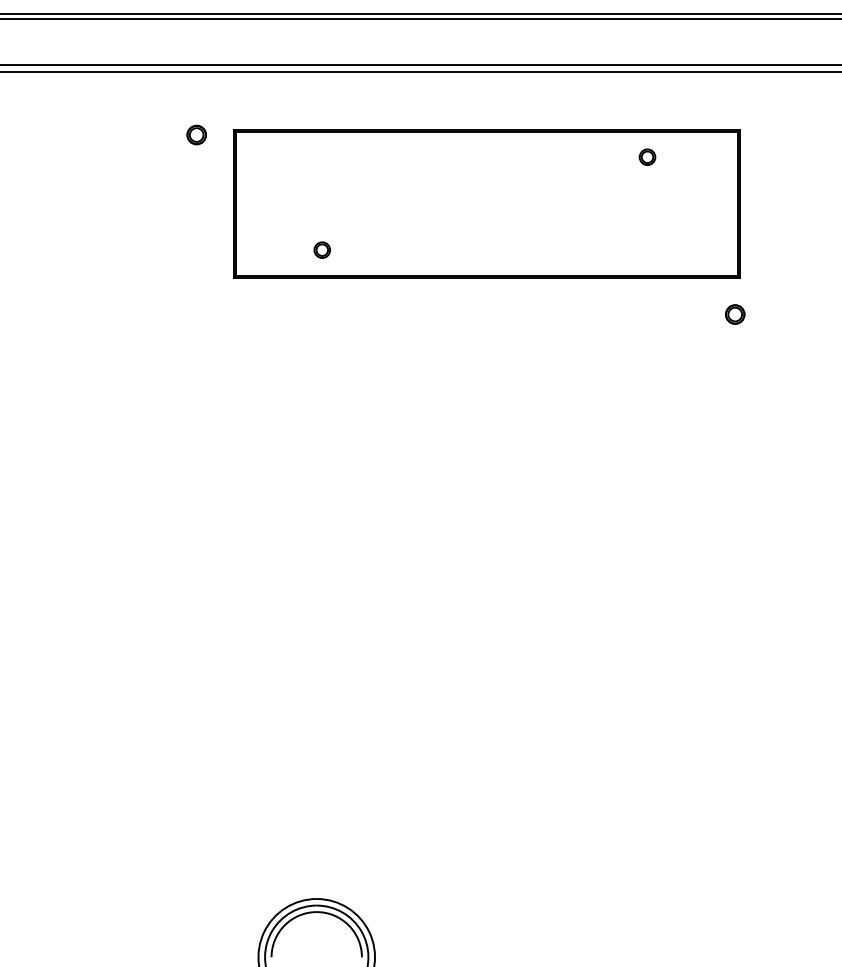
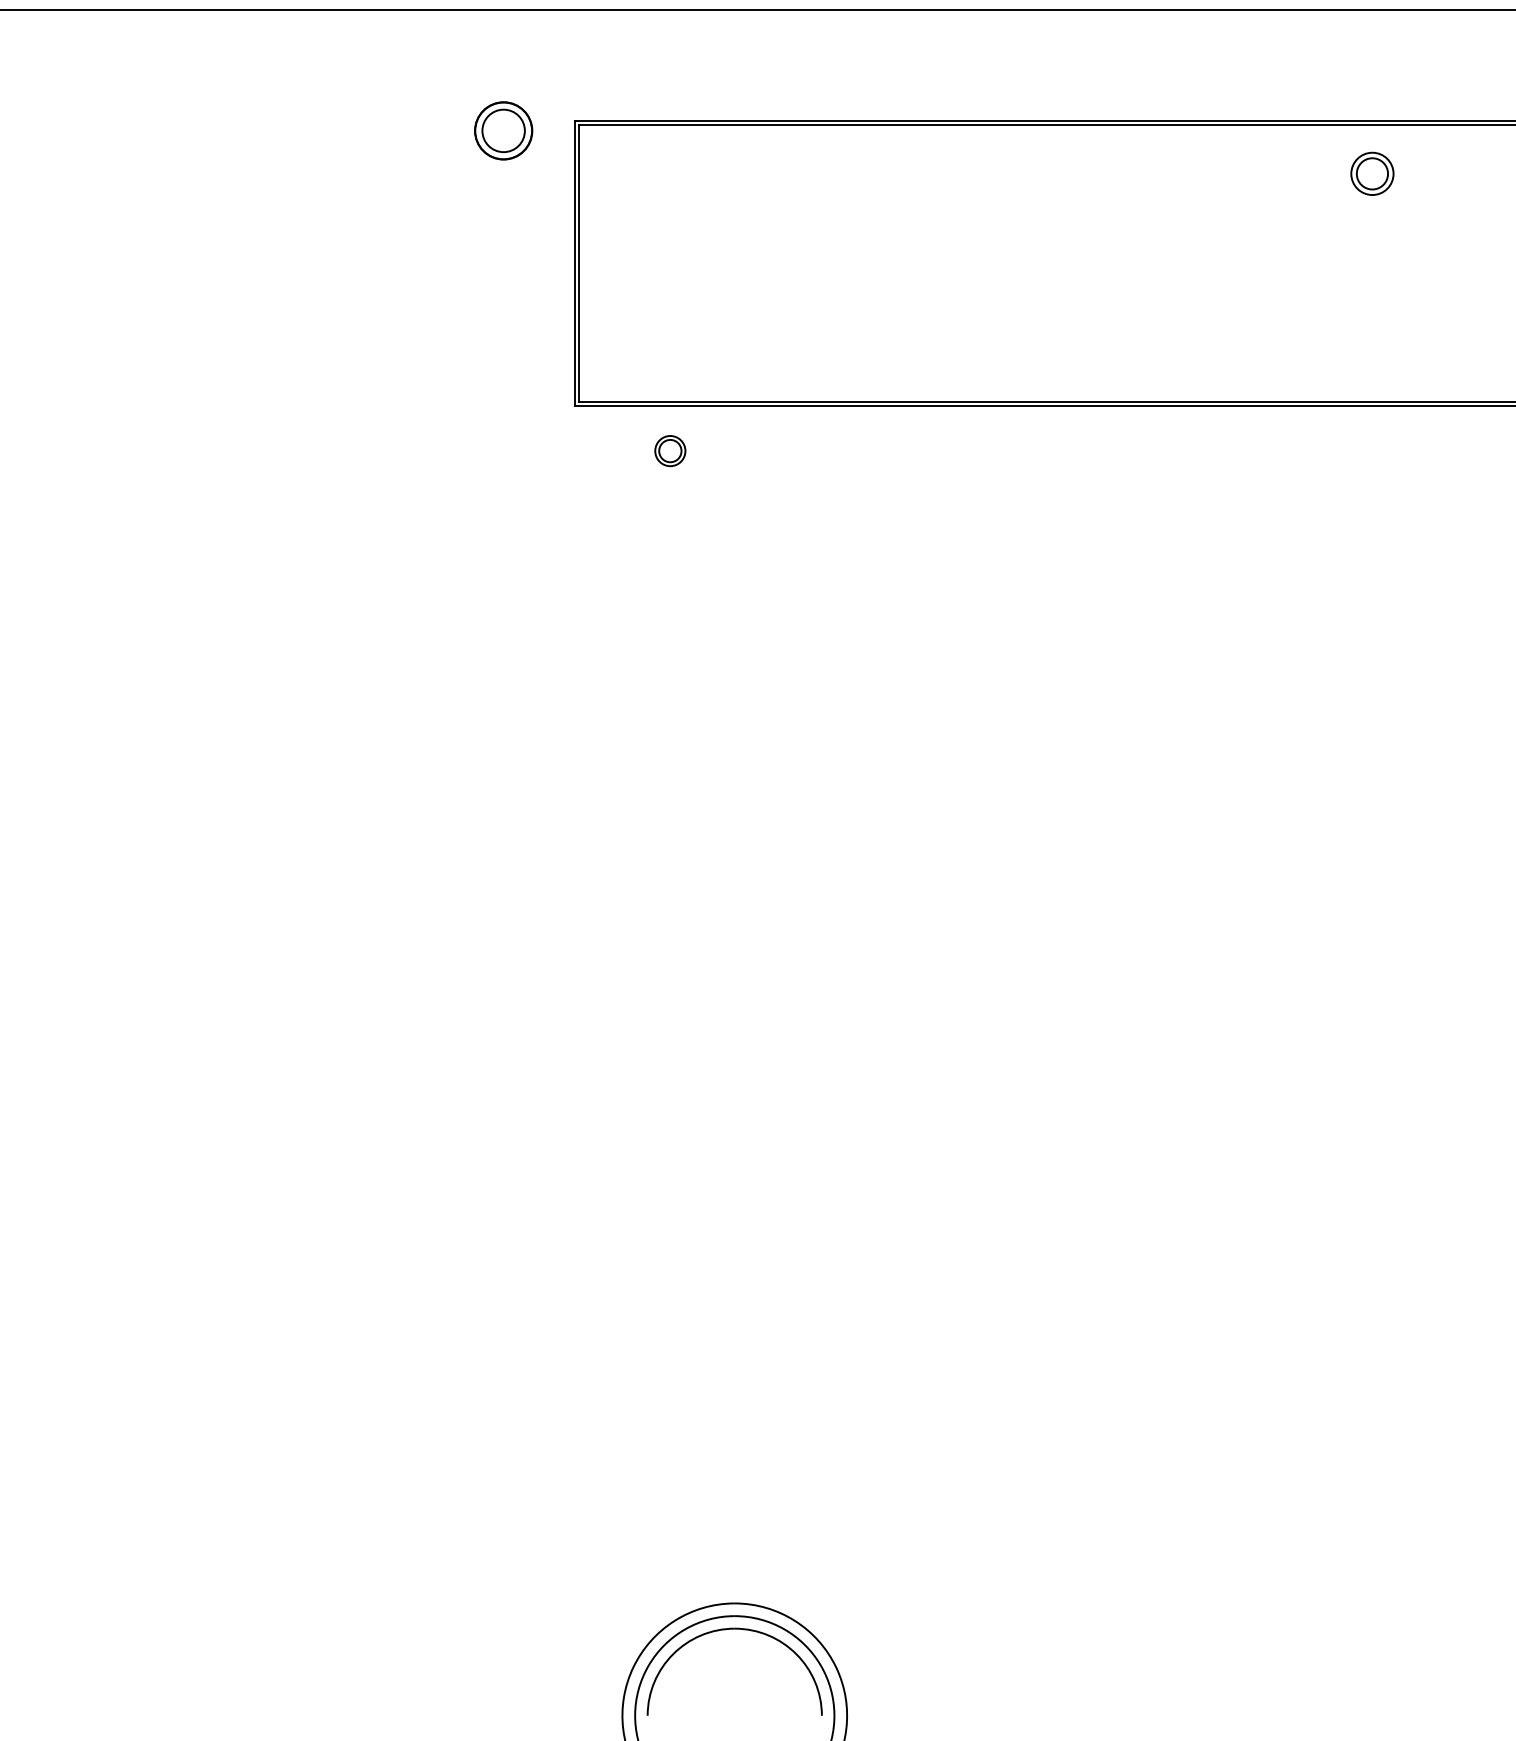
part: (196, 134) -> (502, 129), size x1.6
part: (647, 156) -> (1372, 172), size x1.4
part: (321, 249) -> (668, 449), moved

